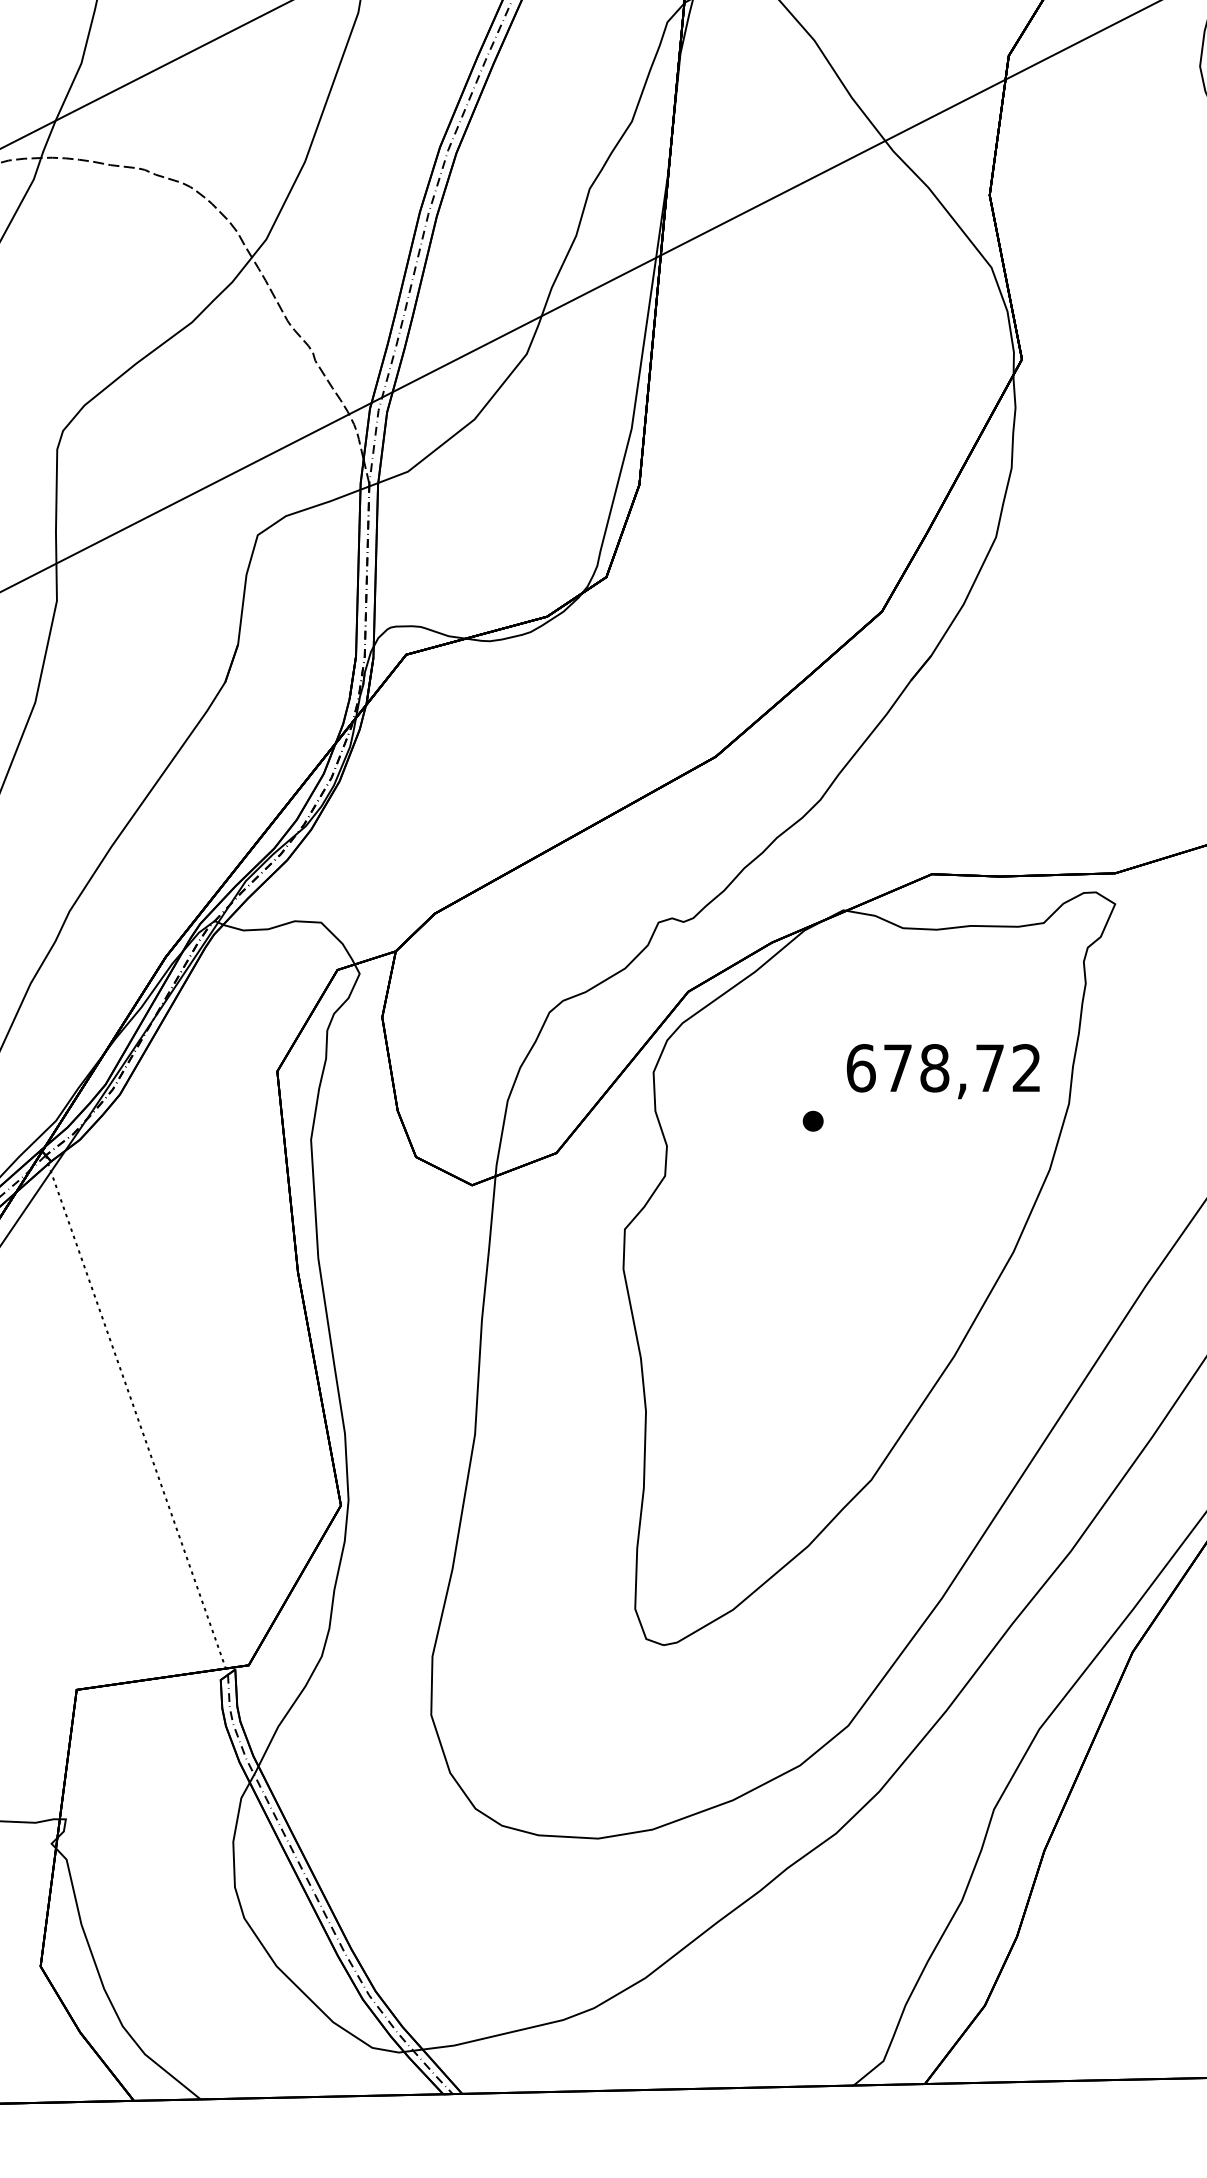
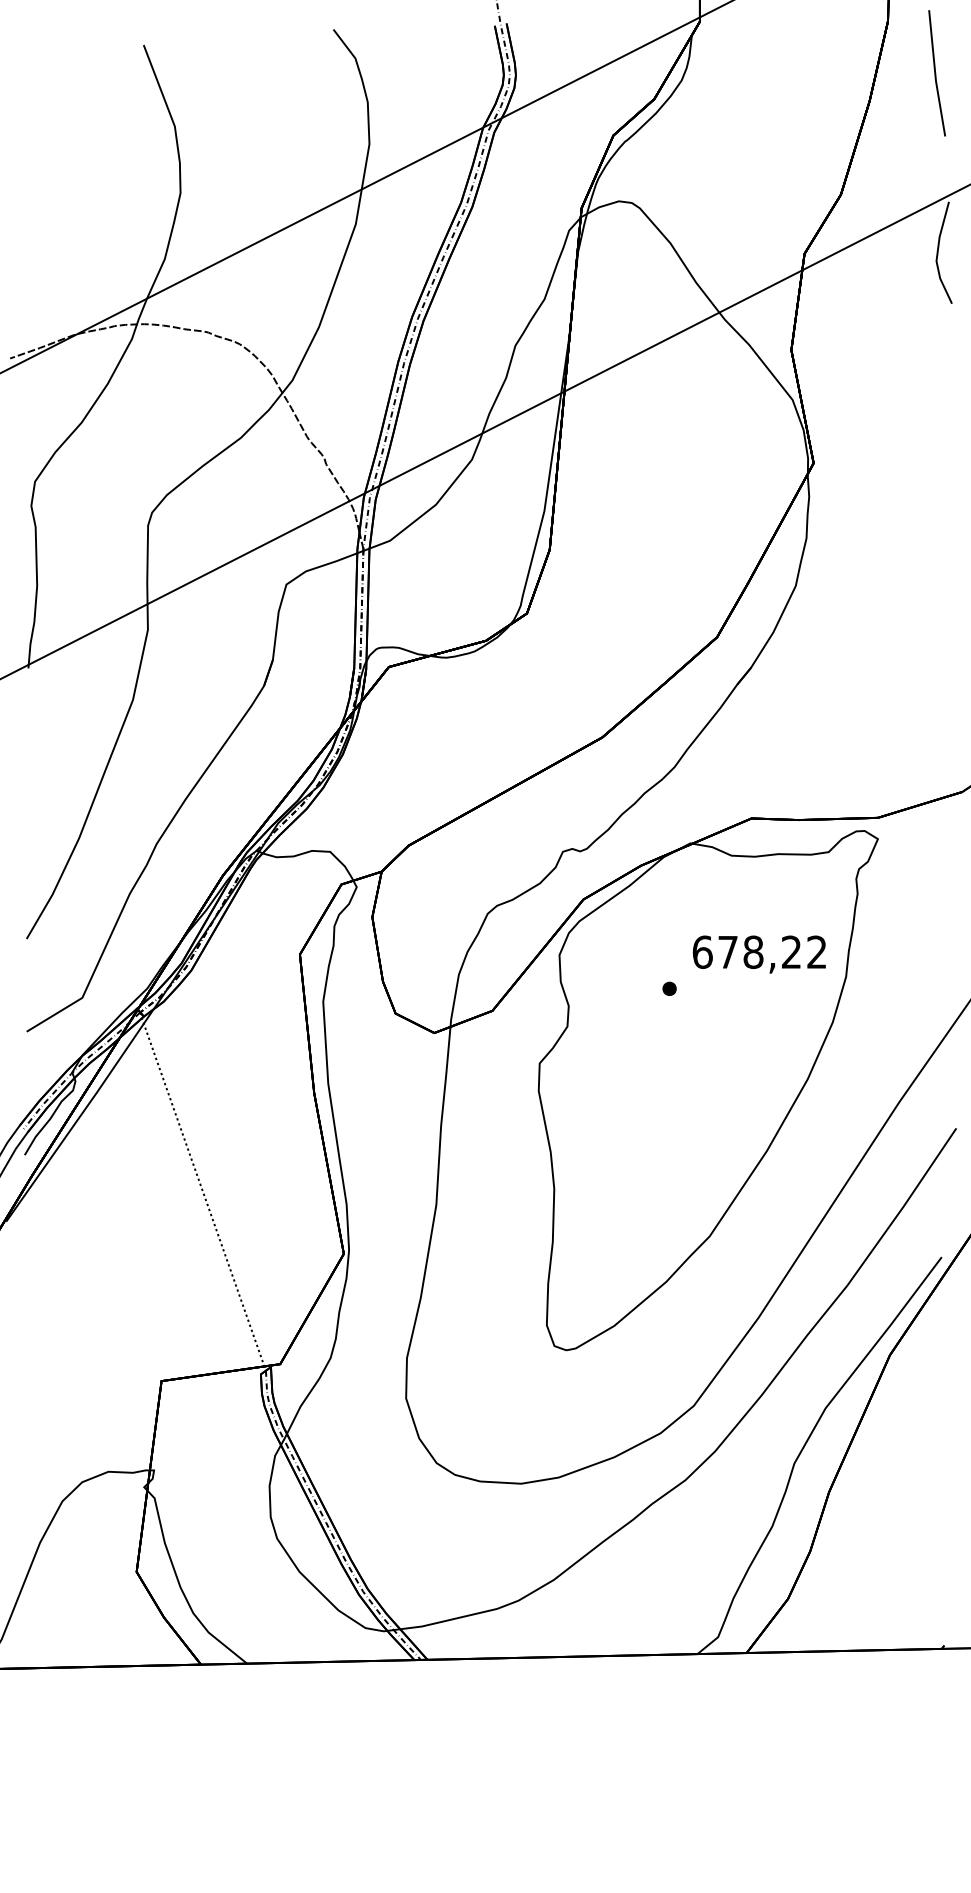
text: (989, 1067) -> (791, 951), 678,72 -> 678,22

